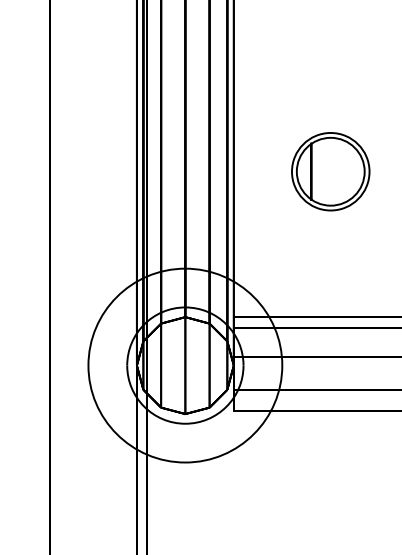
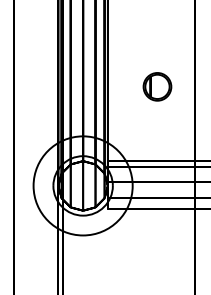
part: (330, 171) -> (157, 86), size x0.7

